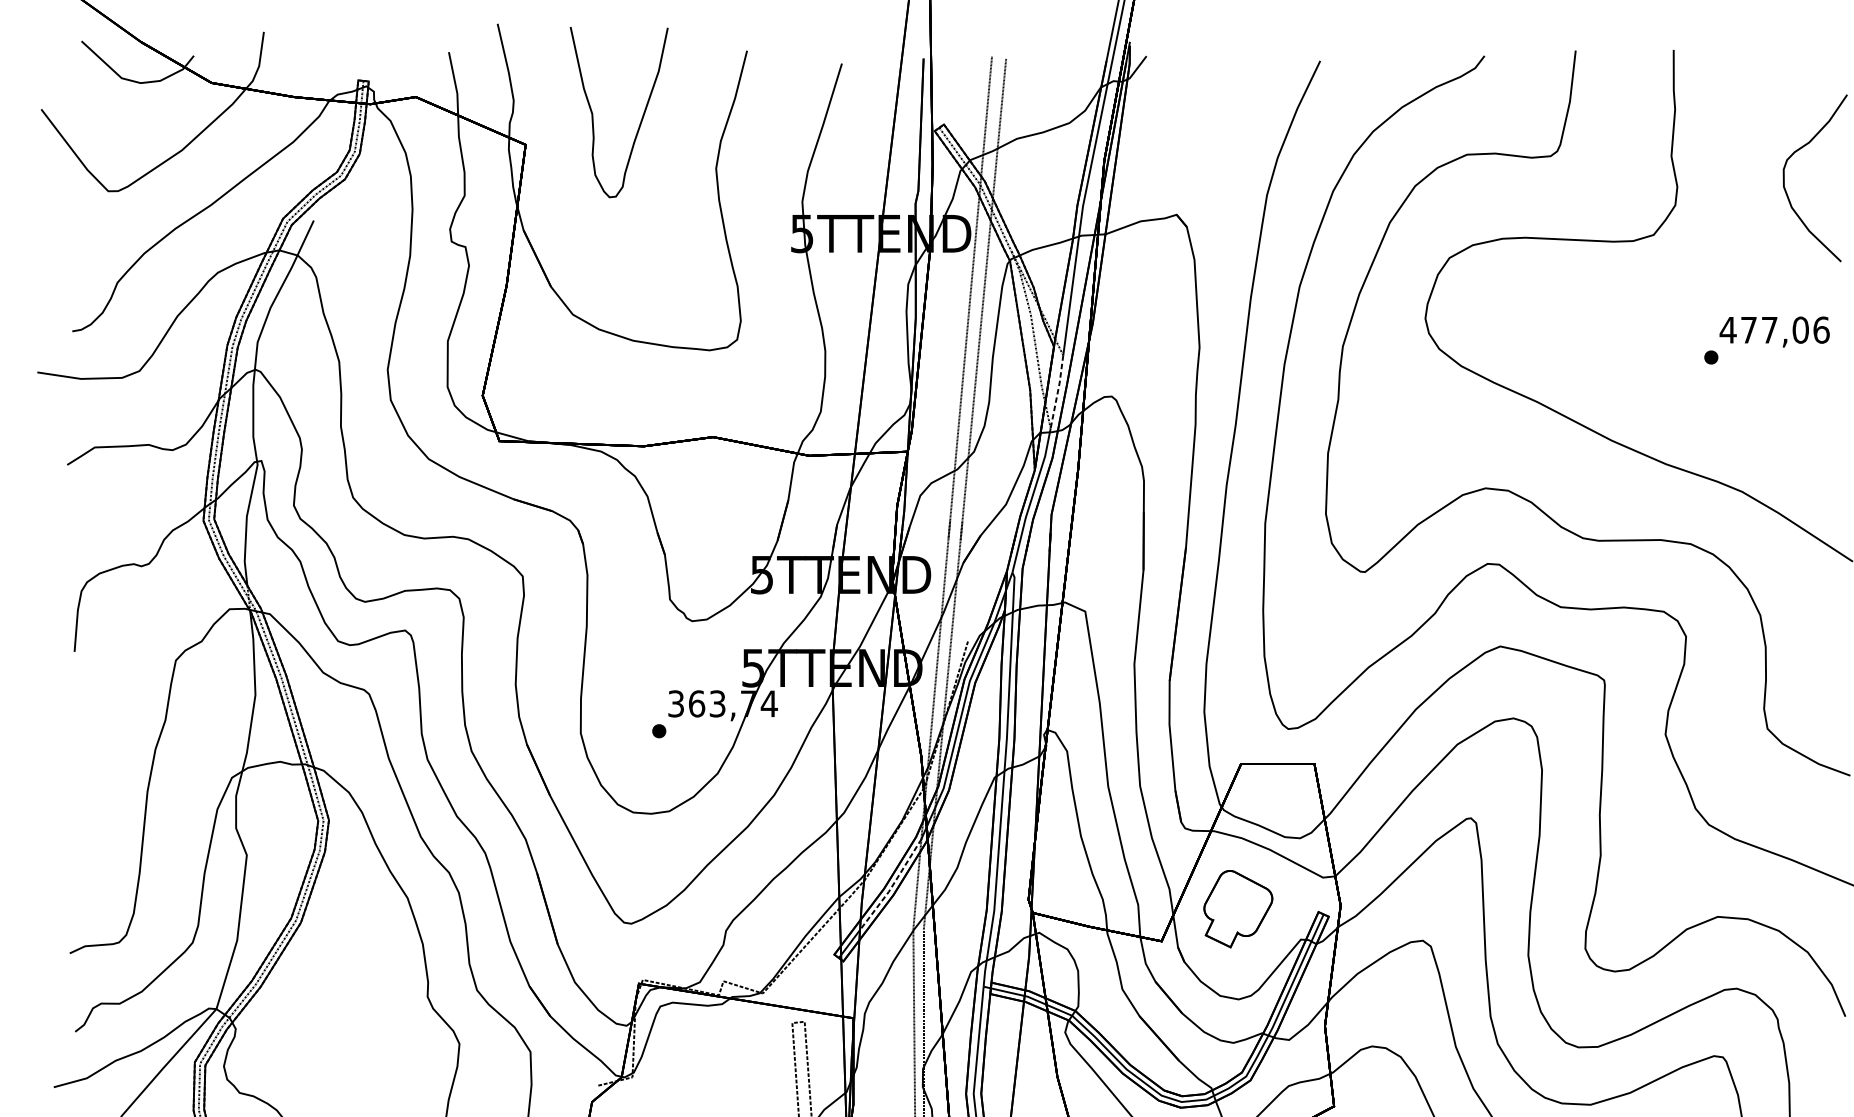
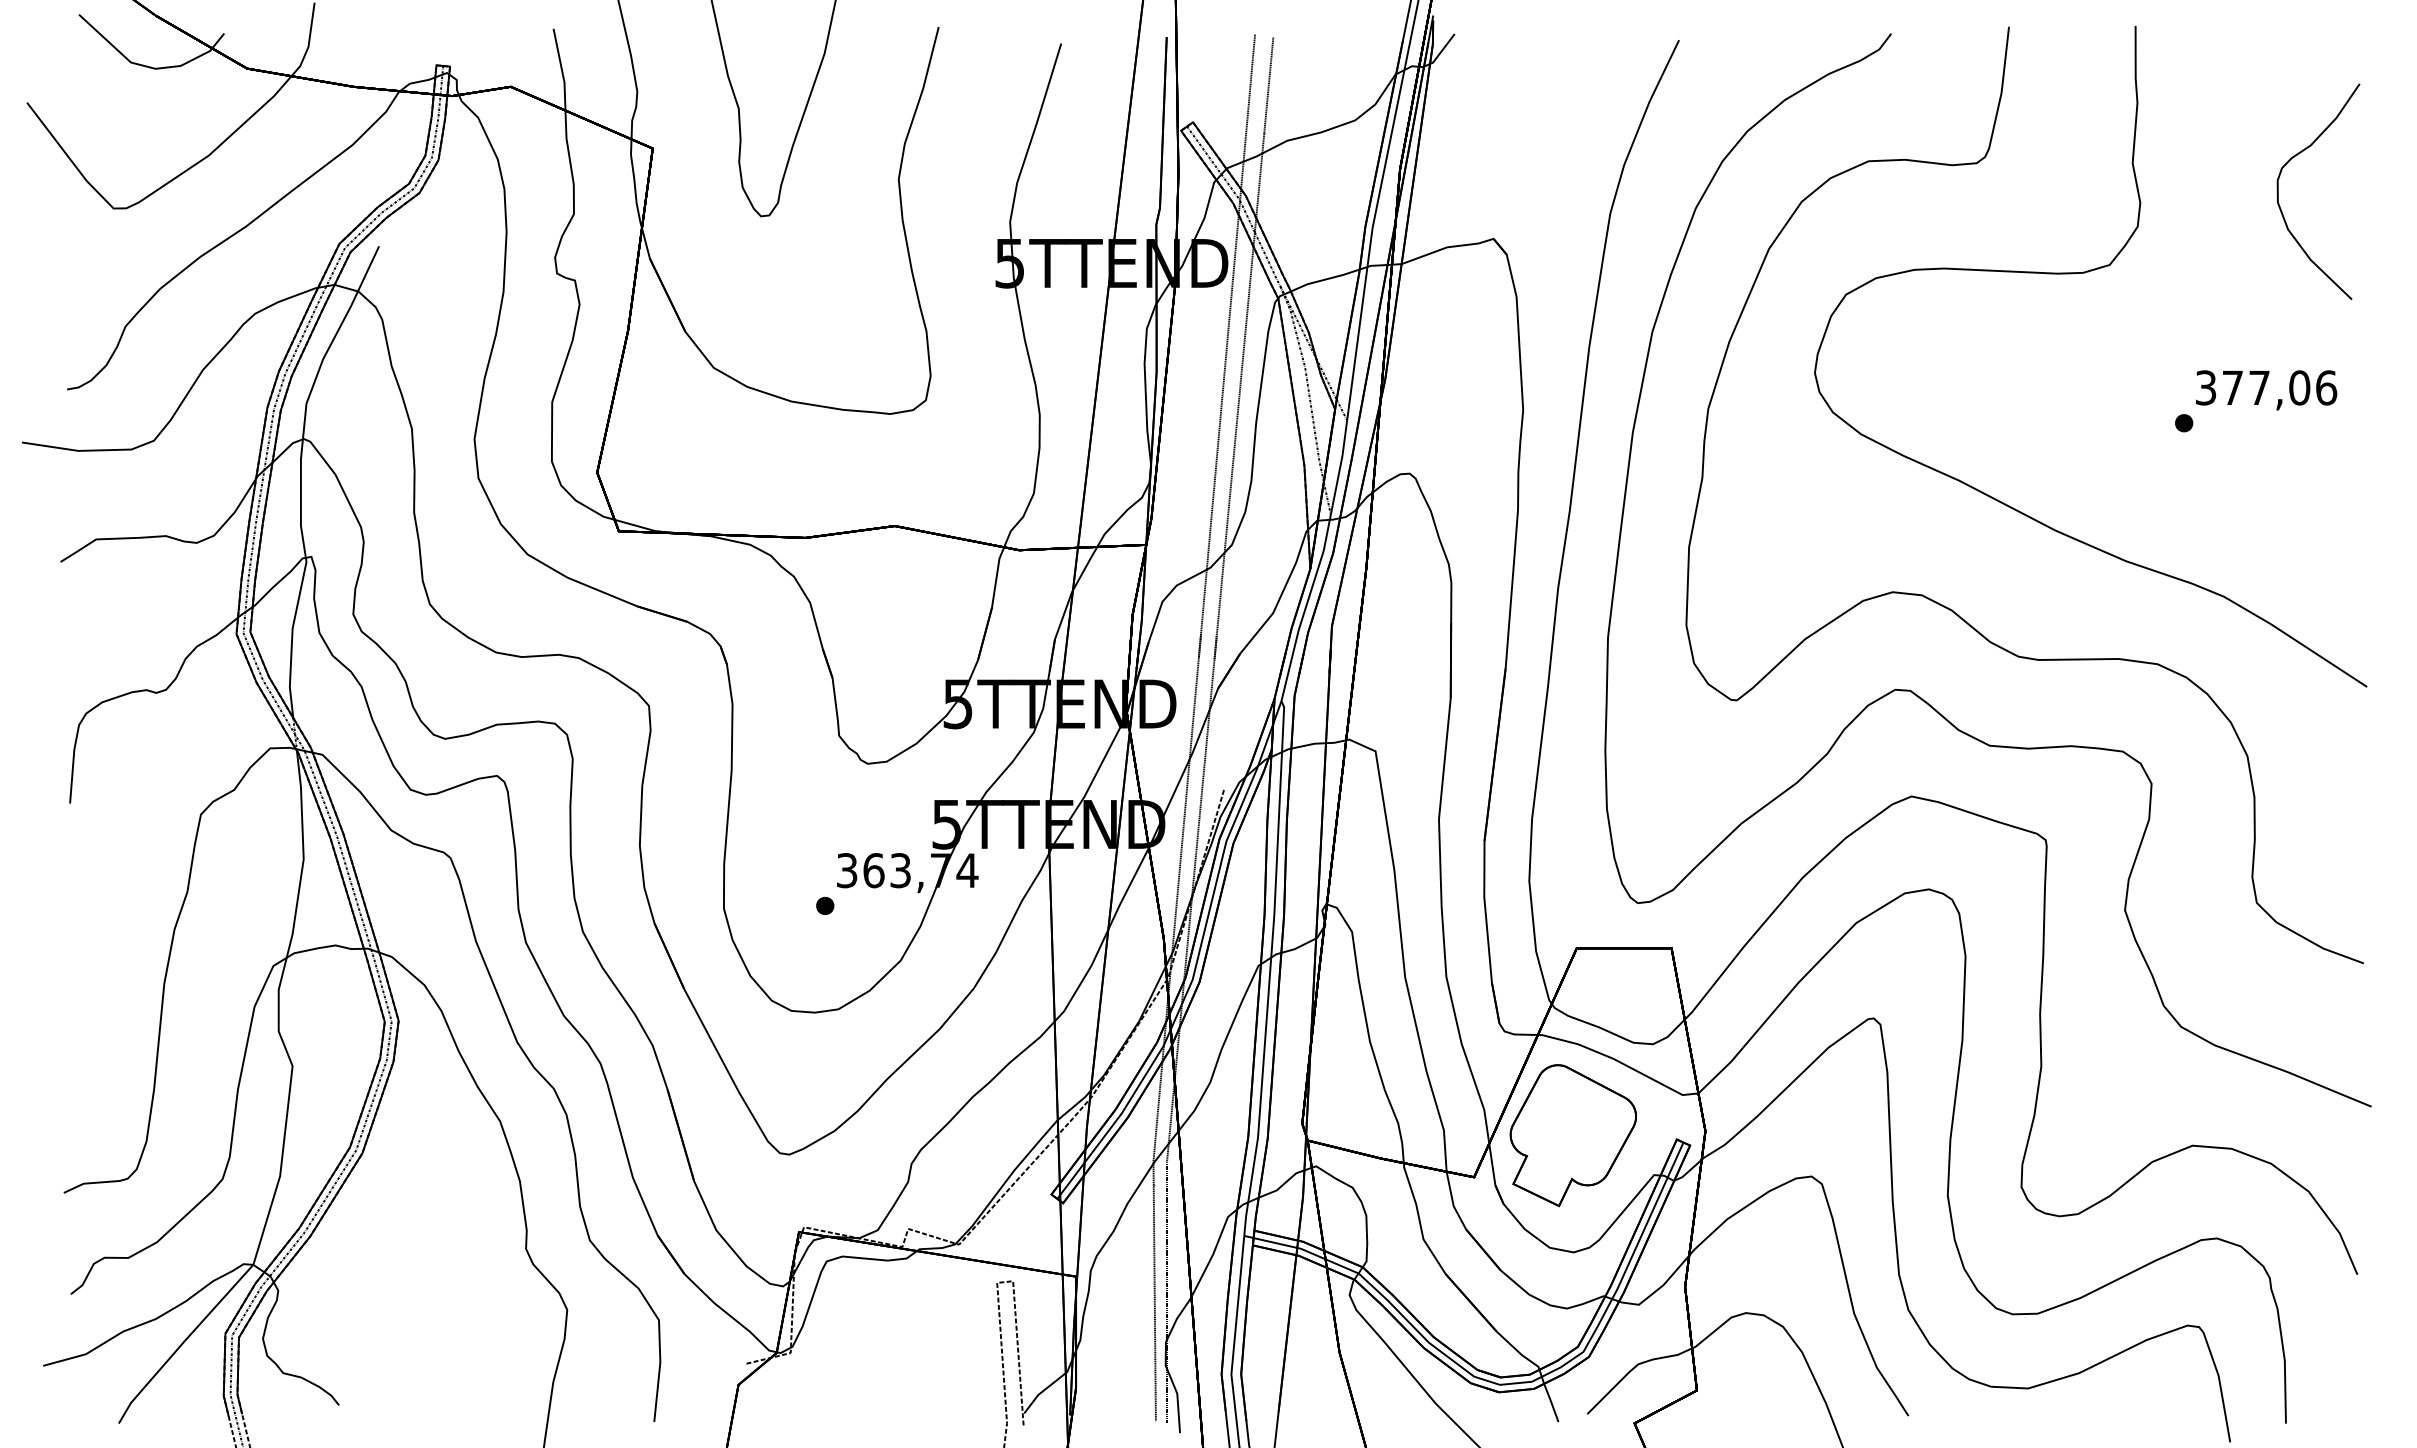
text: (1727, 329) -> (2205, 387), 477,06 -> 377,06
line: (1058, 391) -> (1340, 466), dashed -> solid
line: (892, 885) -> (1126, 1105), dashed -> solid
part: (1237, 908) -> (1572, 1135), size x1.43

